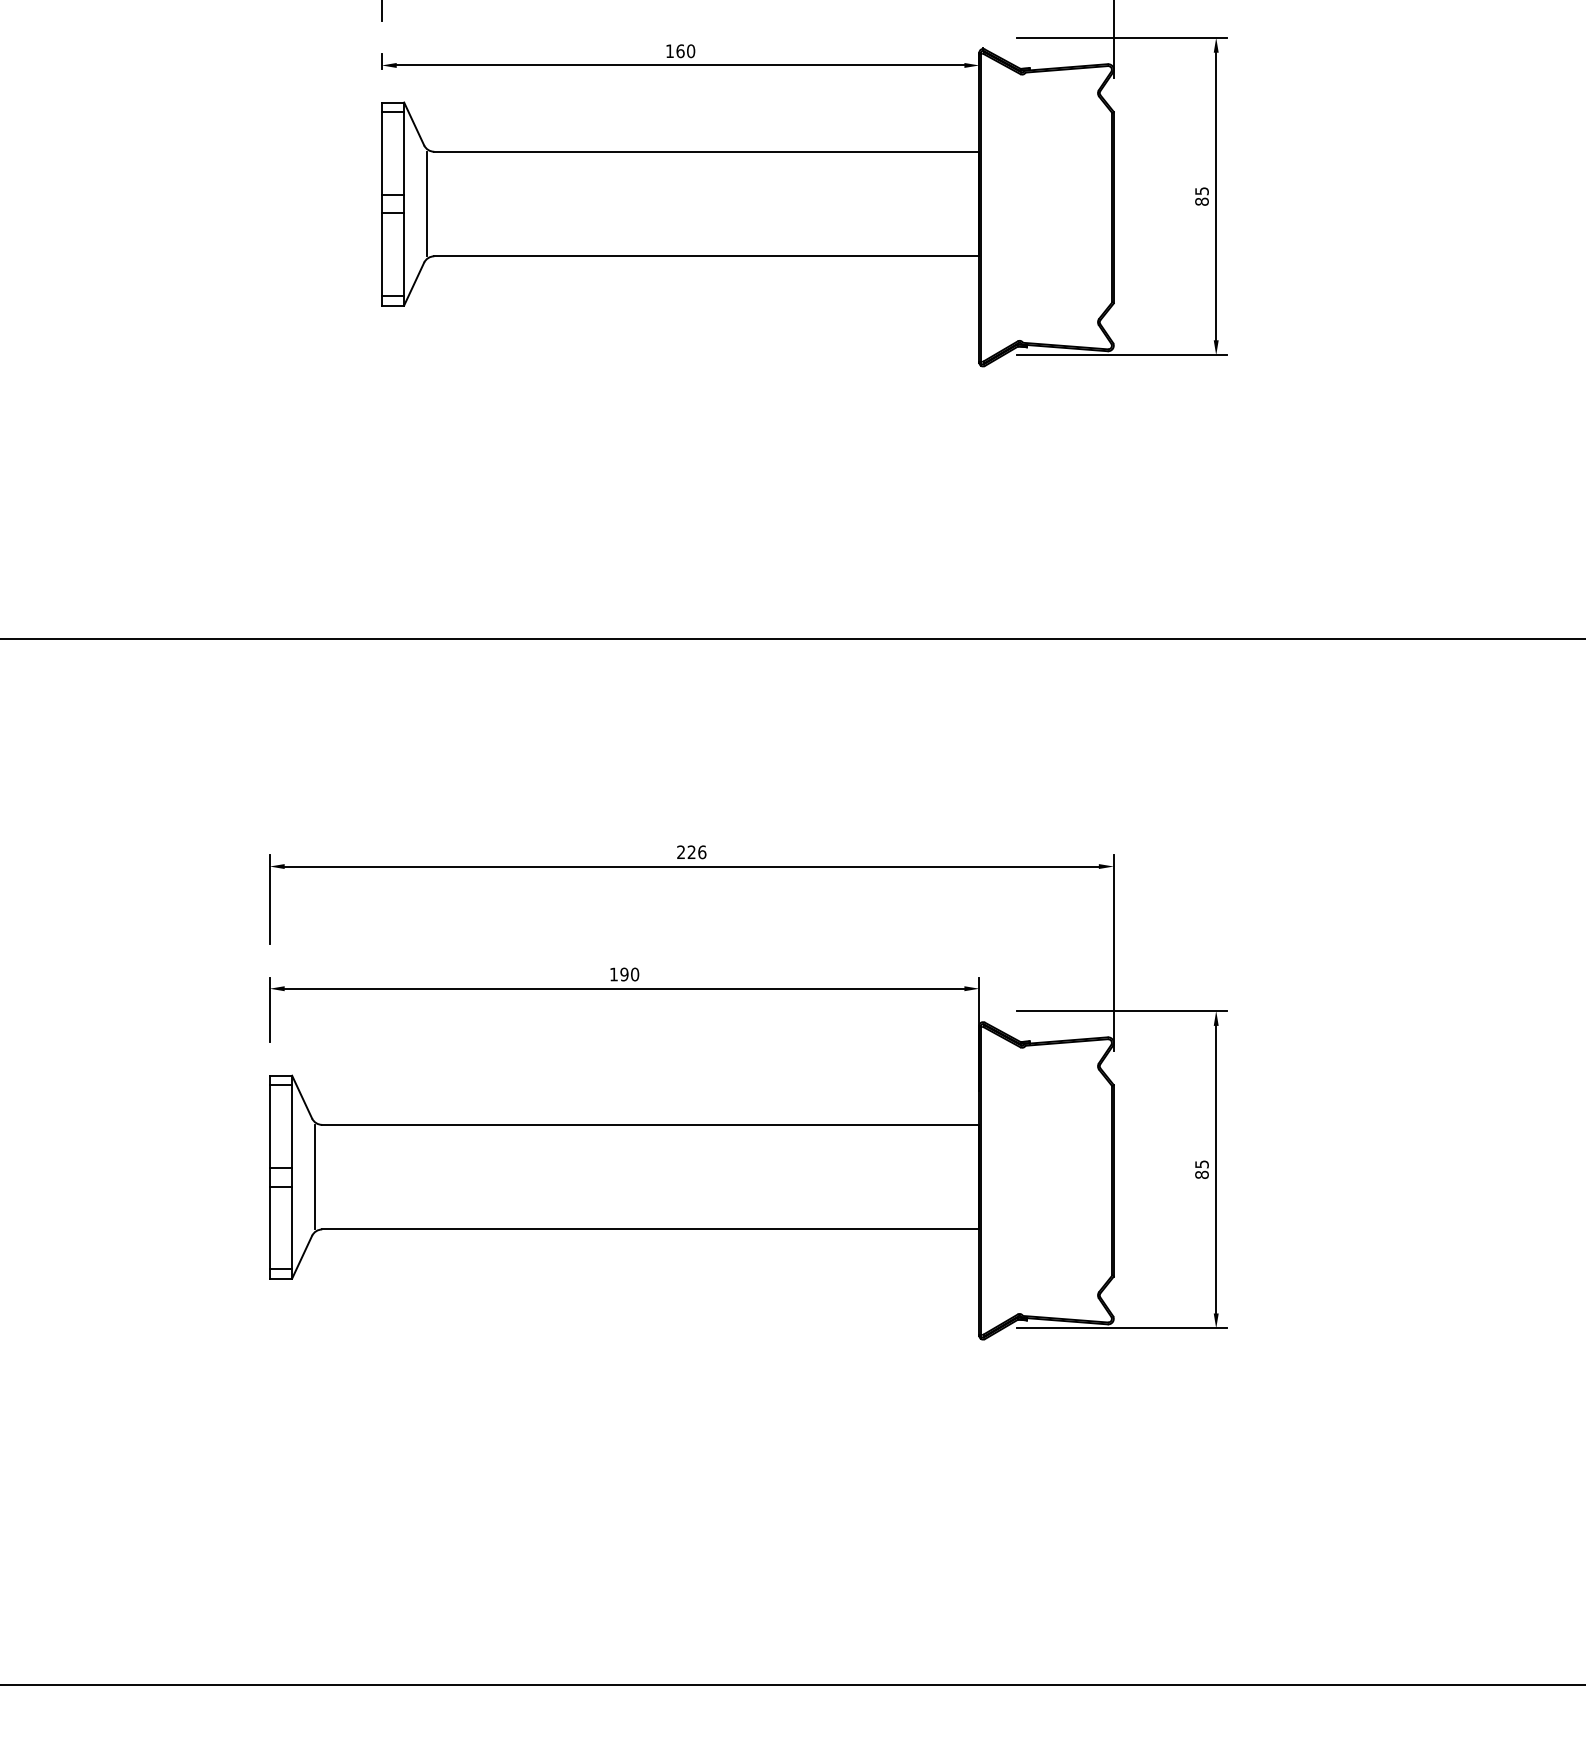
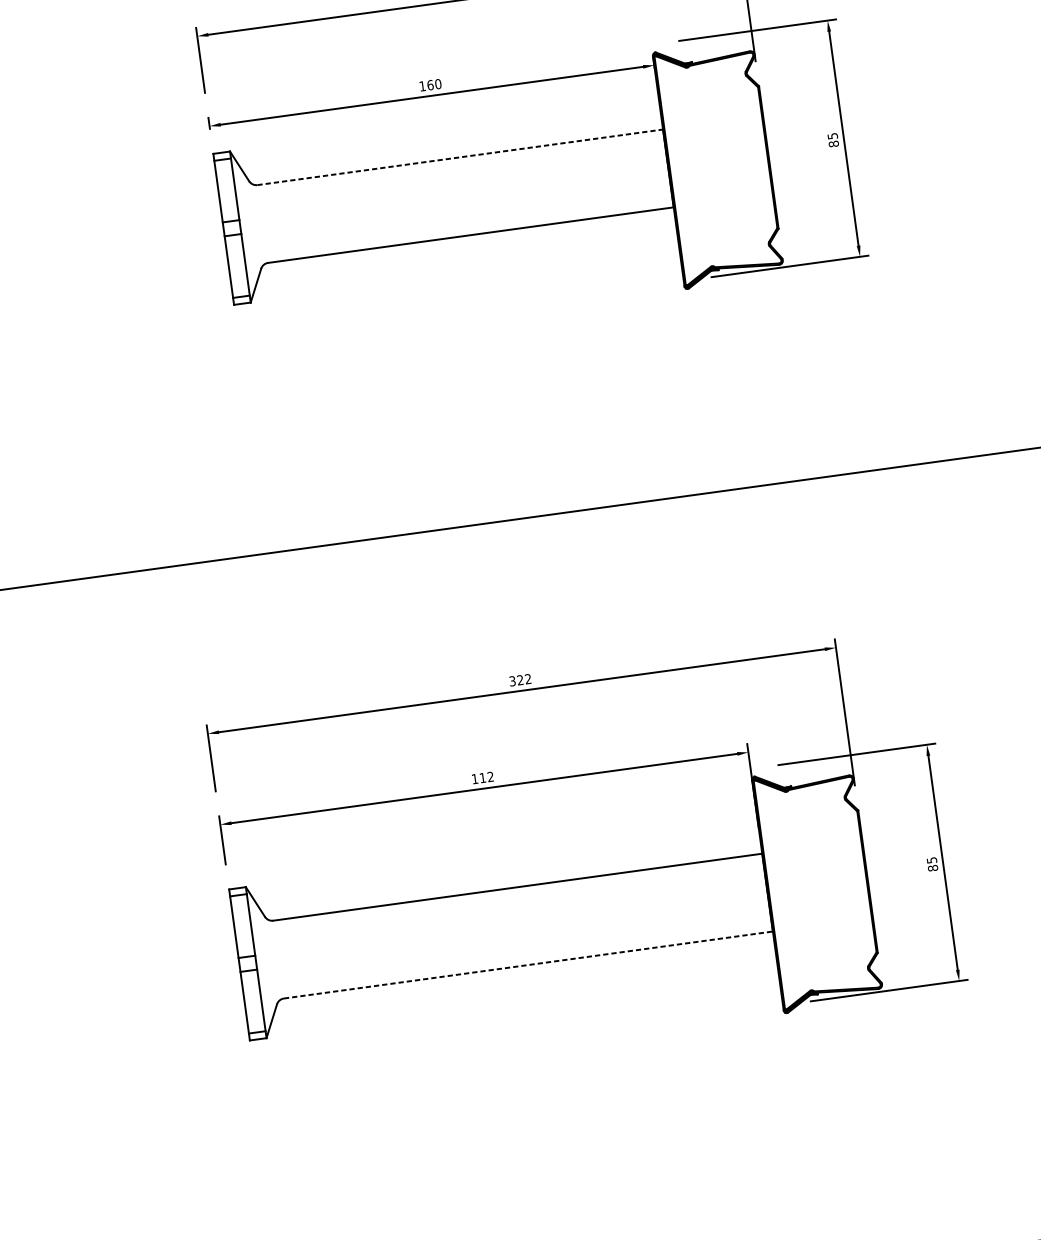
line: (706, 151) -> (460, 157), solid -> dashed
line: (427, 203) -> (257, 224), removed
text: (691, 852) -> (520, 680), 226 -> 322
text: (629, 974) -> (486, 777), 190 -> 112
line: (315, 1176) -> (273, 959), removed
line: (650, 1229) -> (528, 965), solid -> dashed

